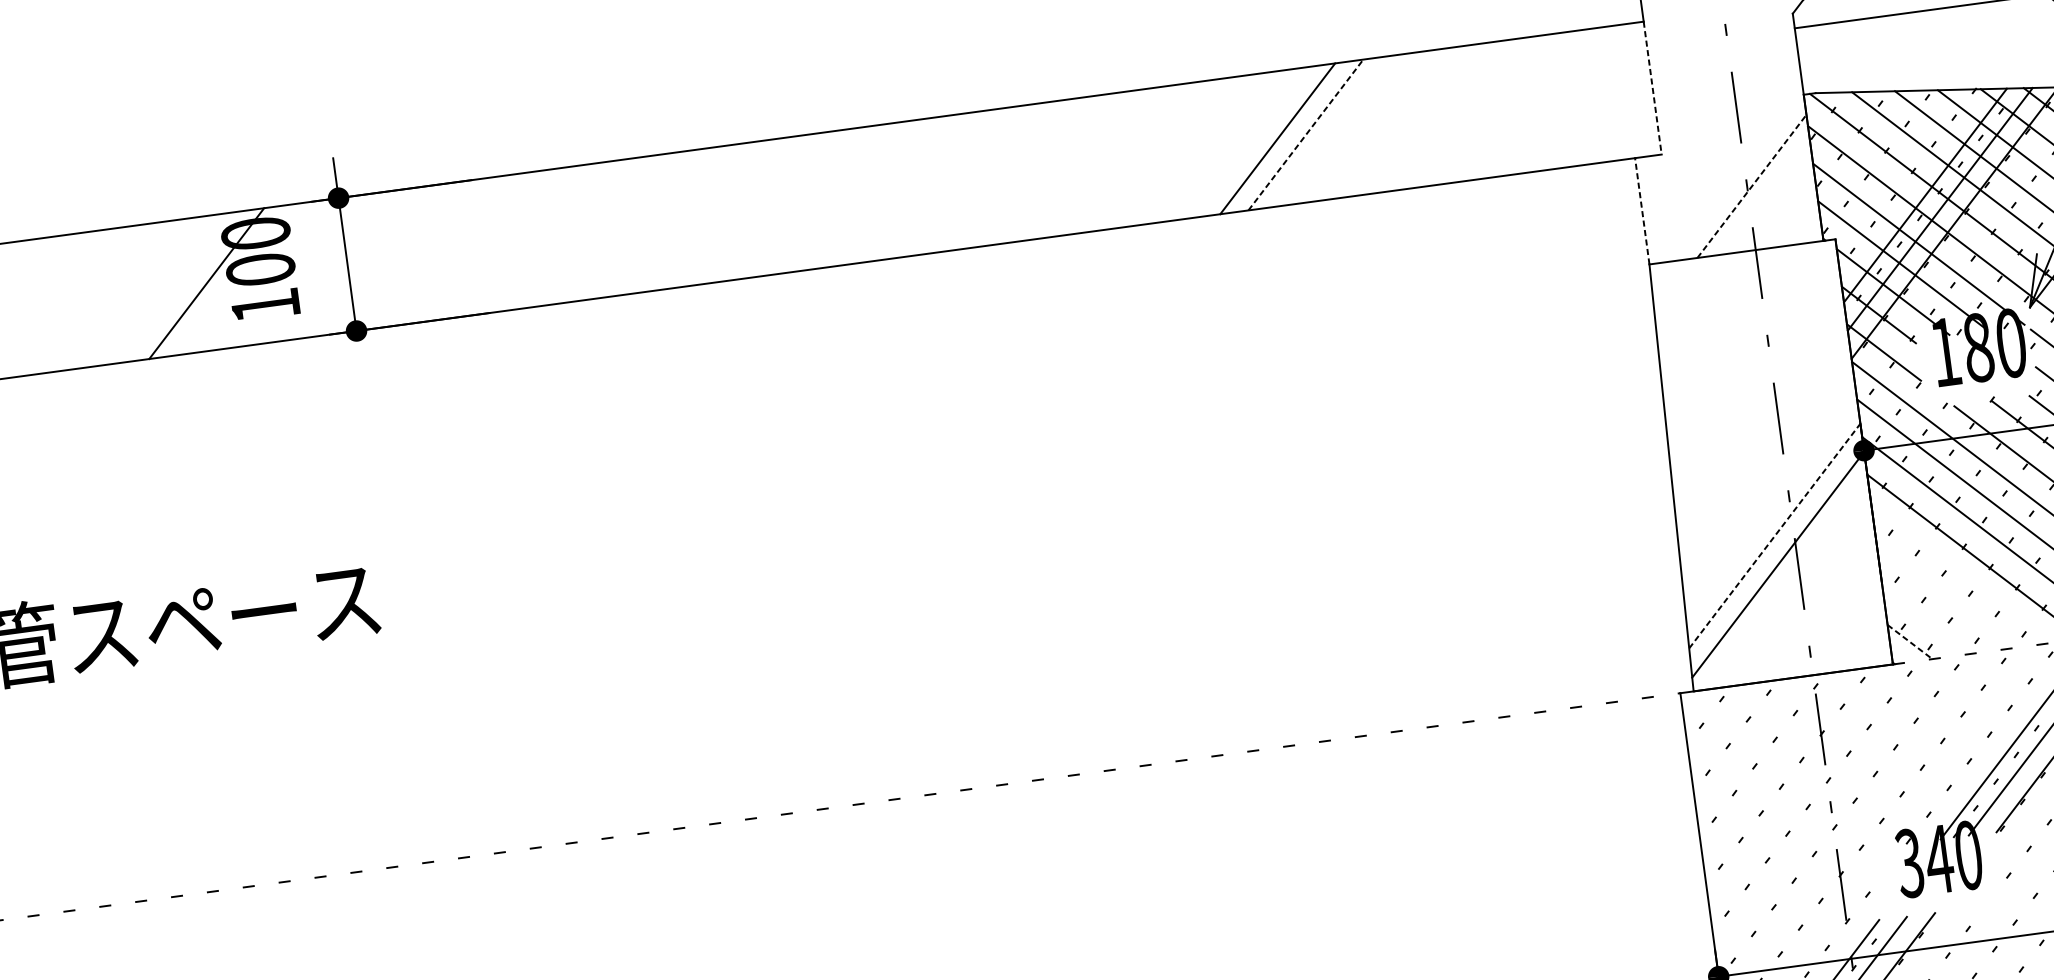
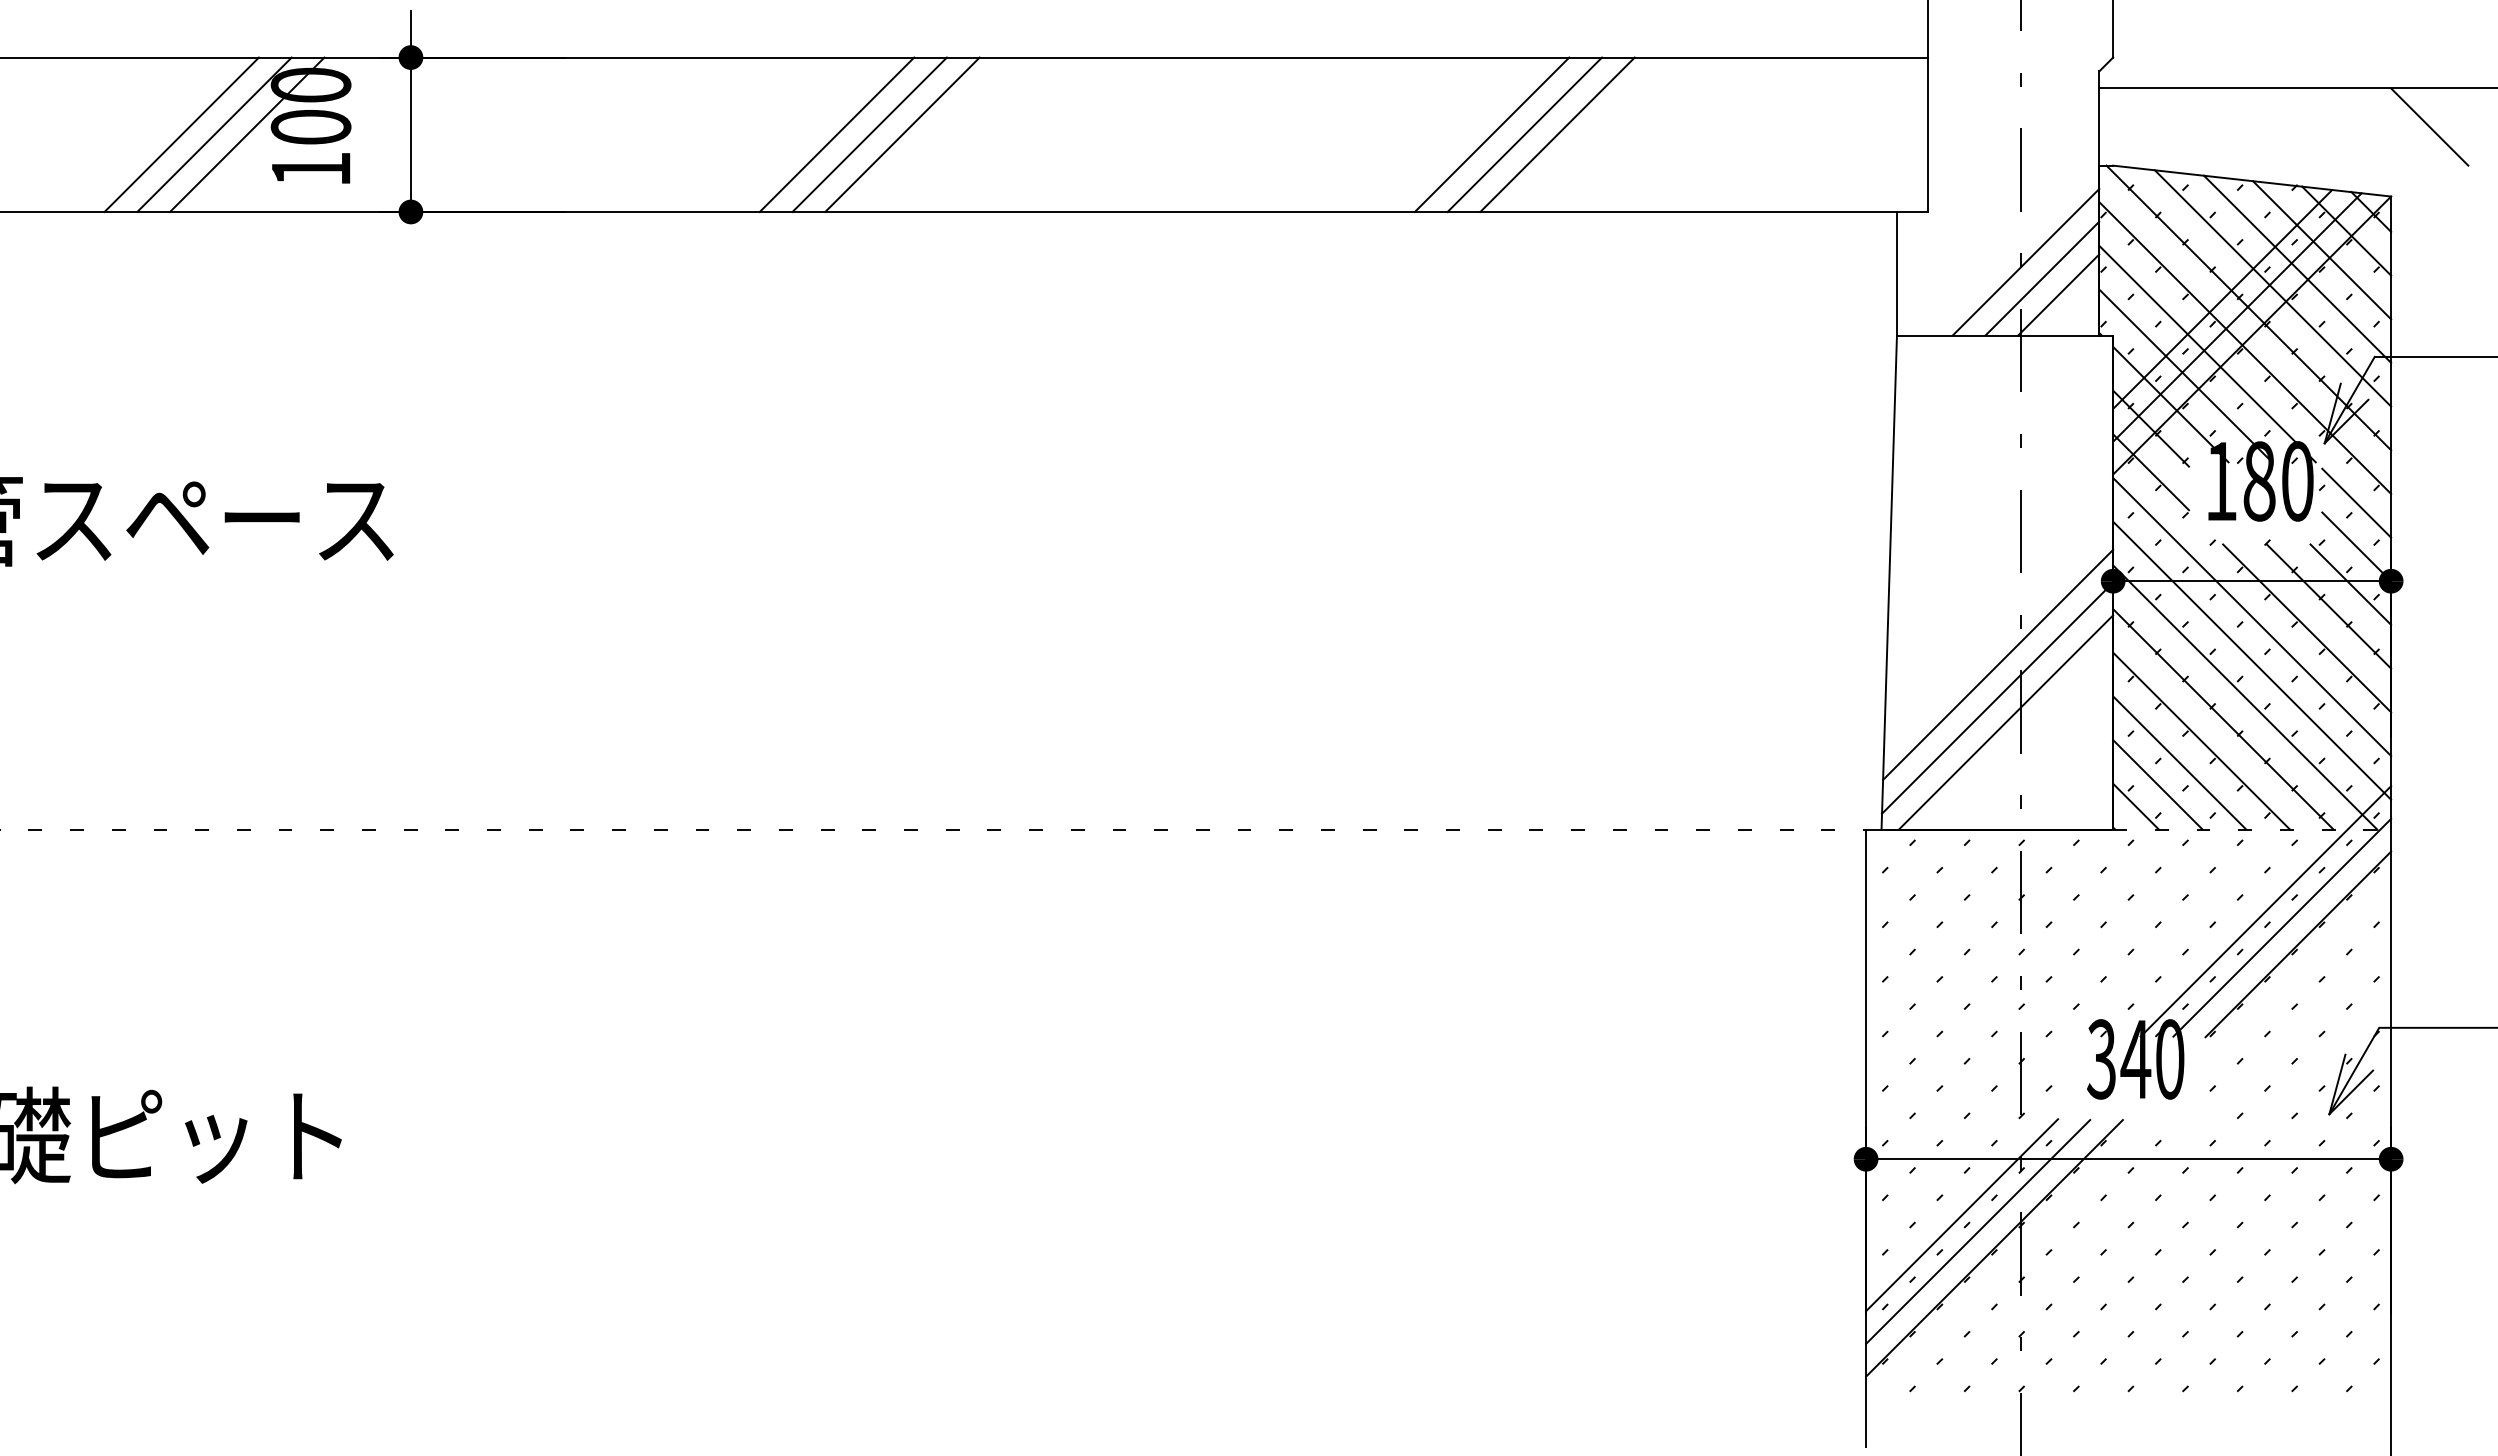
line: (1652, 88) -> (1927, 135), dashed -> solid
line: (1334, 130) -> (1557, 134), added
line: (1306, 134) -> (1525, 134), dashed -> solid
line: (1752, 186) -> (2026, 262), dashed -> solid
line: (1768, 198) -> (2042, 278), added
line: (770, 207) -> (902, 134), added
line: (1783, 210) -> (2058, 294), added
line: (742, 211) -> (869, 134), added
line: (1641, 211) -> (1896, 273), dashed -> solid
line: (713, 214) -> (836, 134), added
line: (178, 287) -> (214, 134), added
line: (150, 291) -> (181, 134), added
line: (1775, 535) -> (1998, 664), dashed -> solid
line: (1958, 577) -> (2201, 740), added
line: (1787, 584) -> (2005, 722), added
line: (1942, 598) -> (2179, 762), added
line: (1925, 620) -> (2157, 784), added
line: (1910, 642) -> (2136, 807), dashed -> solid

